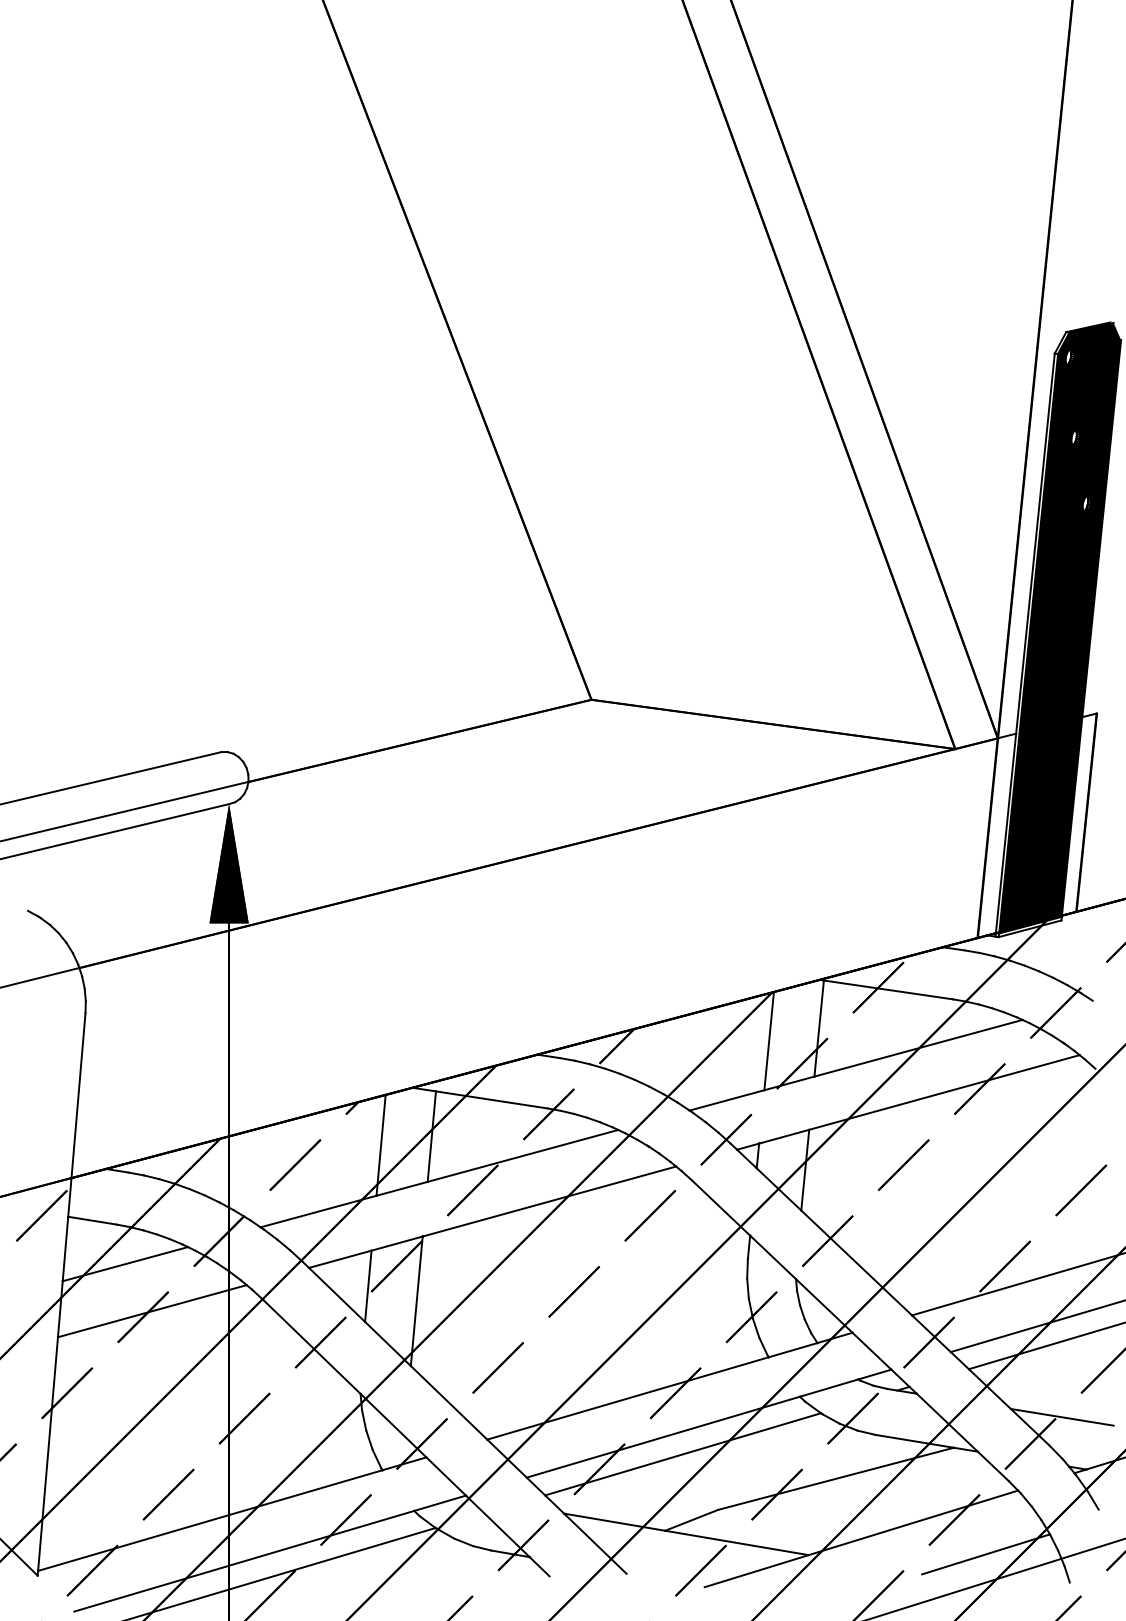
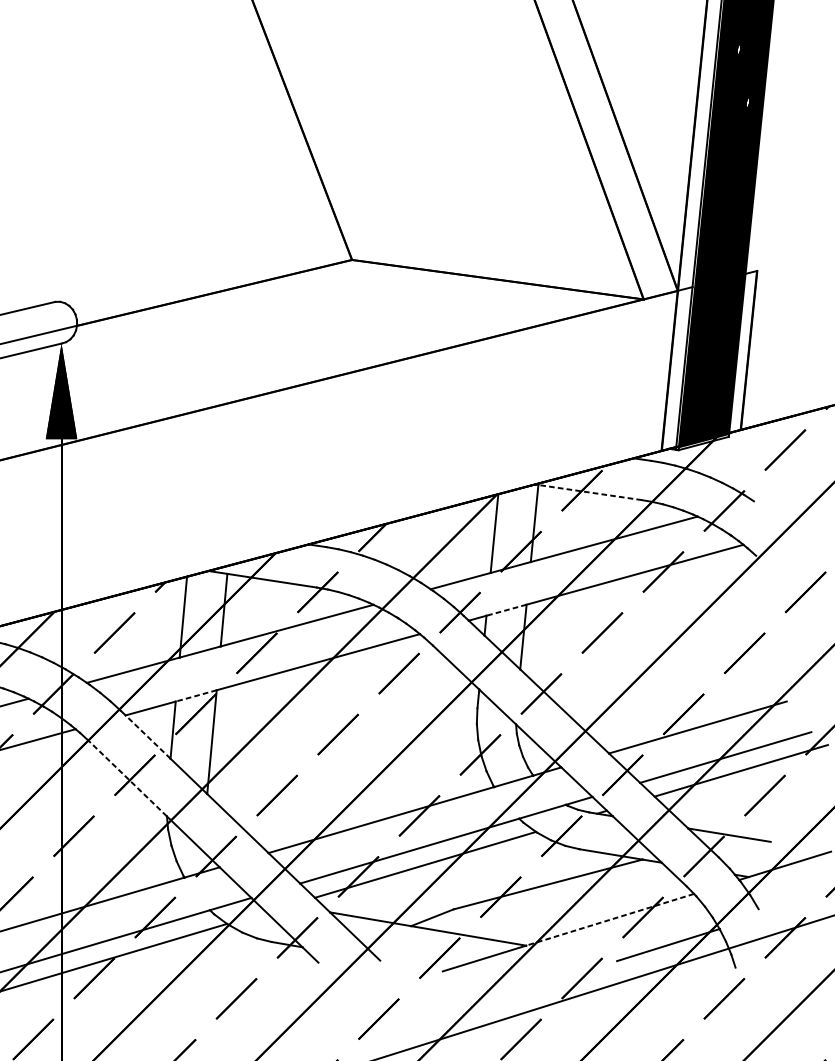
line: (887, 989) -> (589, 492), solid -> dashed
line: (784, 1136) -> (506, 610), solid -> dashed
line: (397, 1243) -> (196, 695), solid -> dashed
line: (337, 1294) -> (148, 736), solid -> dashed
line: (311, 1346) -> (127, 778), solid -> dashed
line: (913, 1522) -> (610, 919), solid -> dashed

